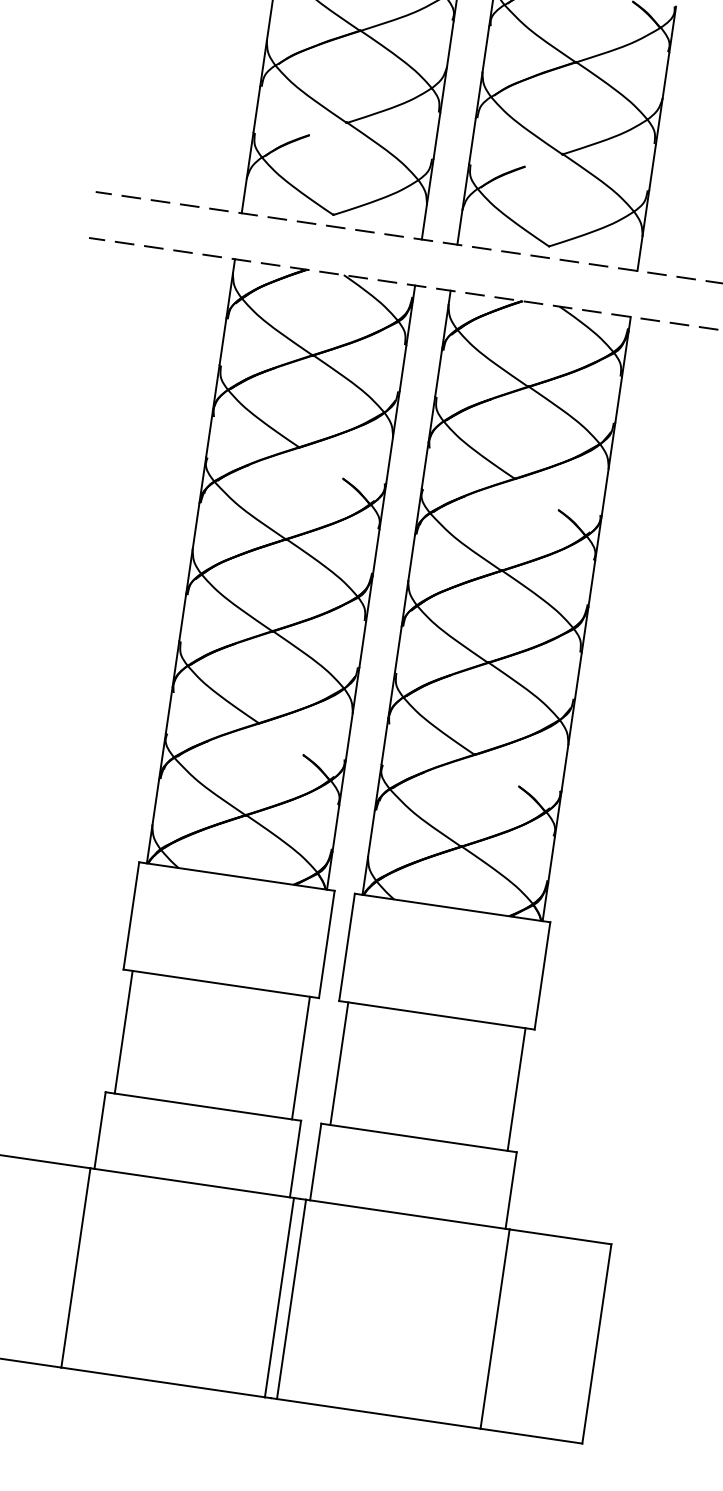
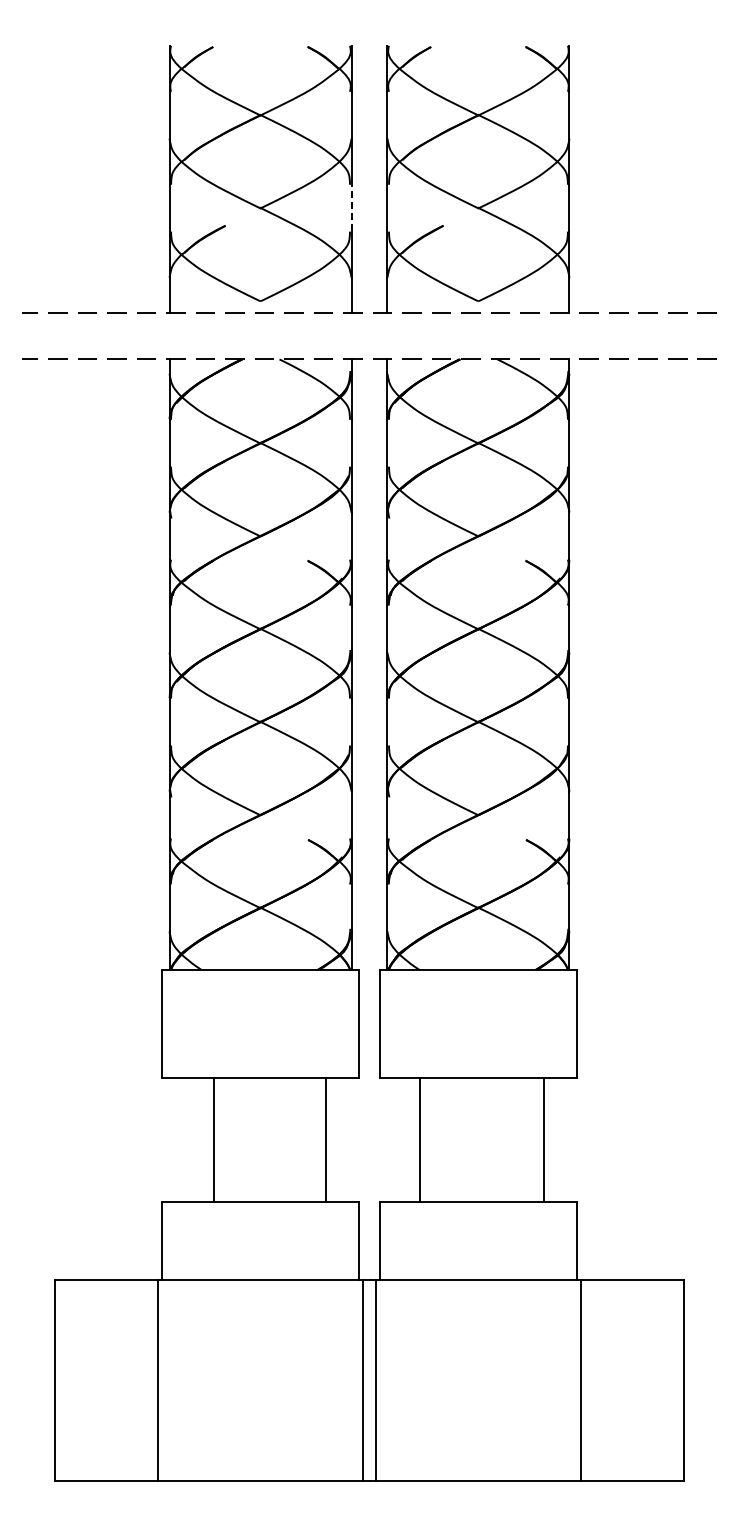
line: (436, 136) -> (351, 208), solid -> dashed
line: (123, 1032) -> (213, 1140), moved
line: (301, 1058) -> (326, 1140), moved
line: (338, 1063) -> (419, 1140), moved
line: (517, 1089) -> (544, 1140), moved

